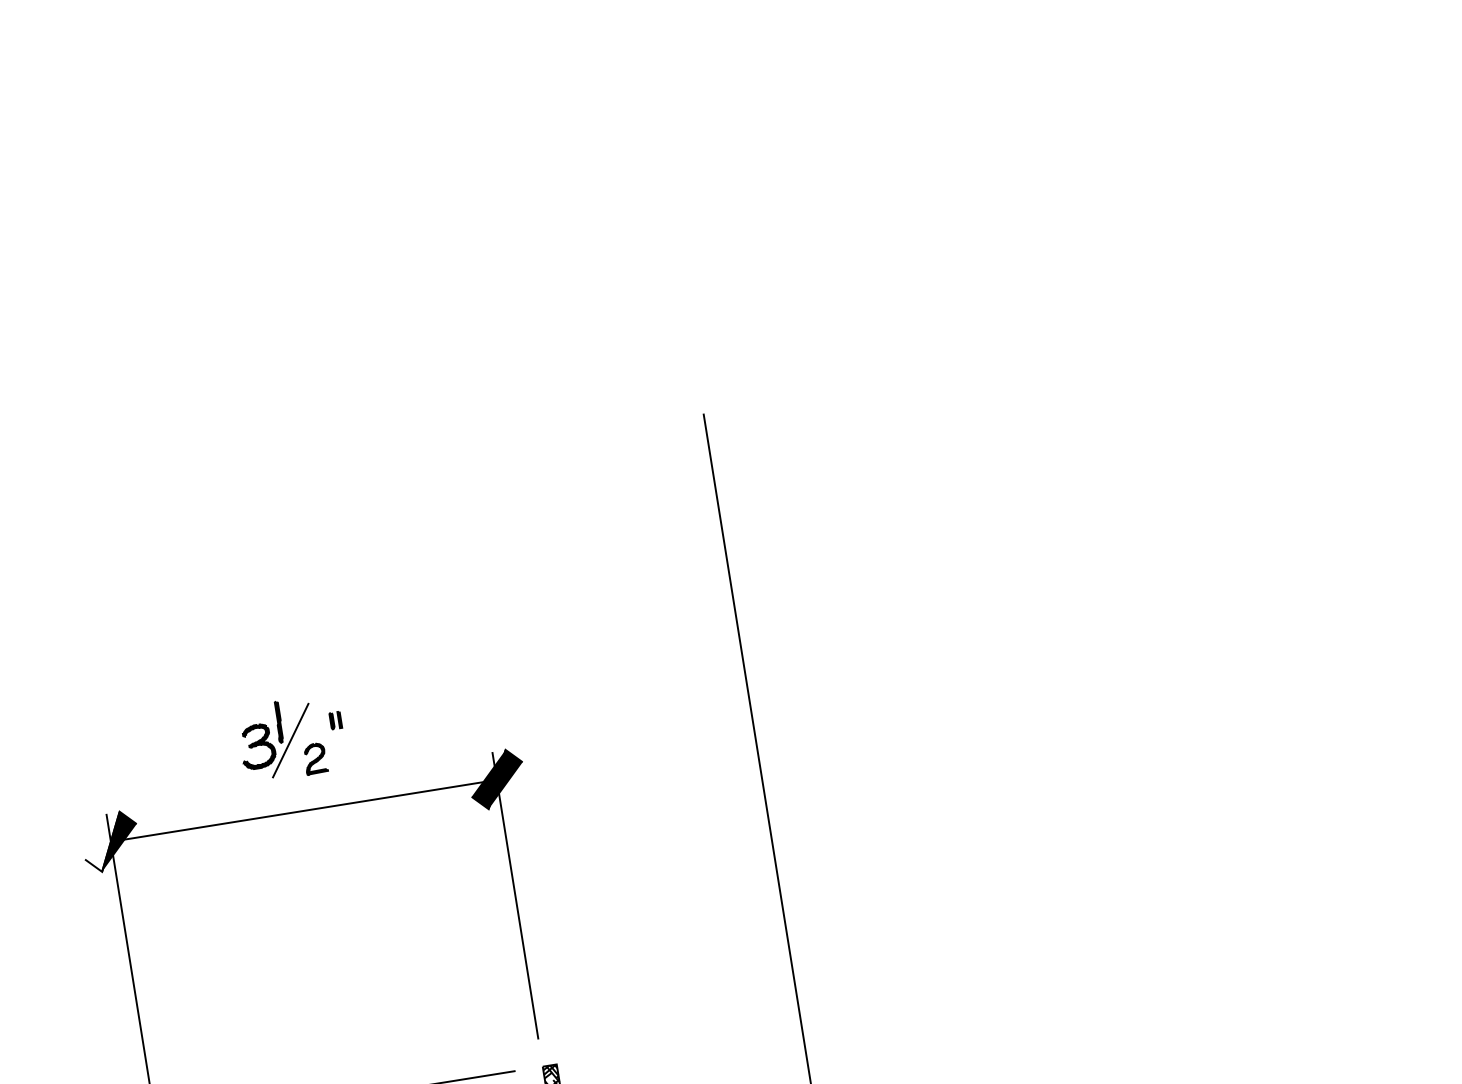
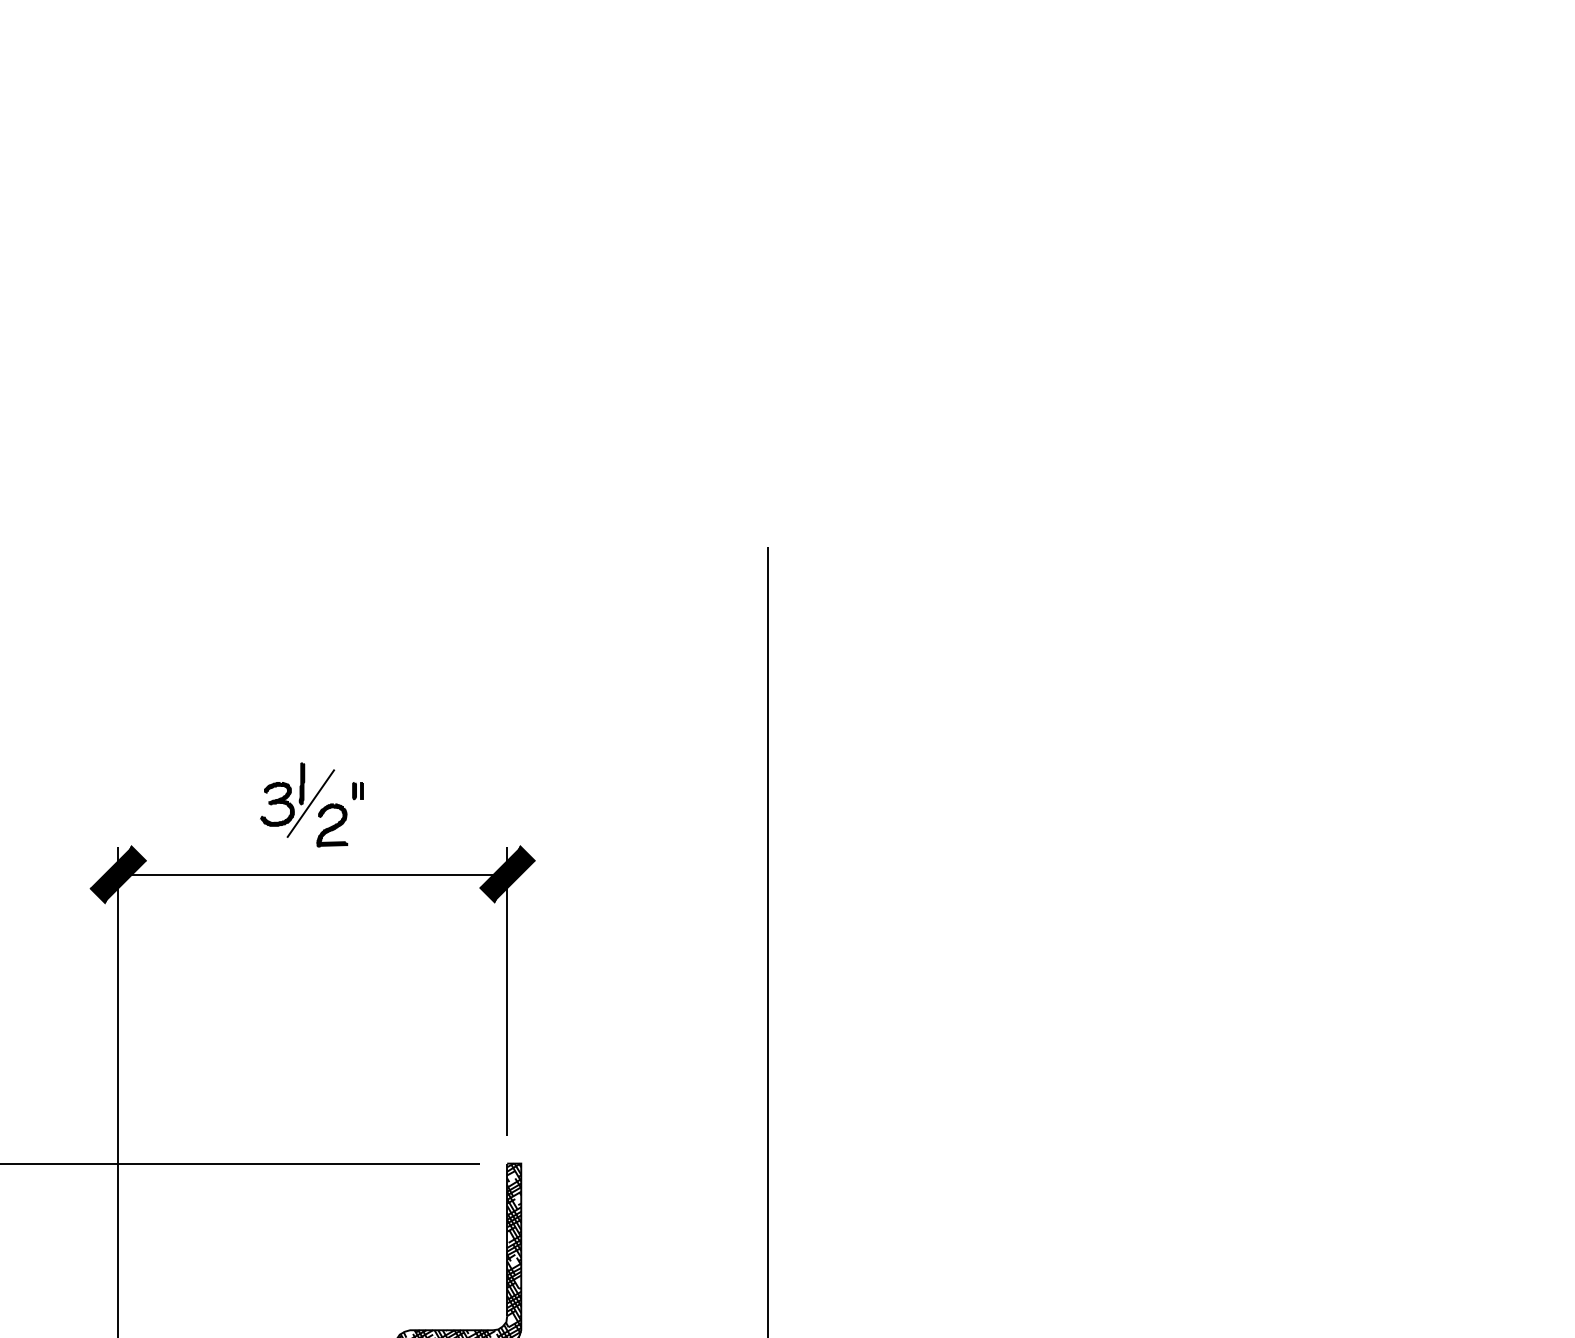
part: (315, 758) -> (332, 825), size x1.43
fill: (103, 842) -> (110, 874), added

